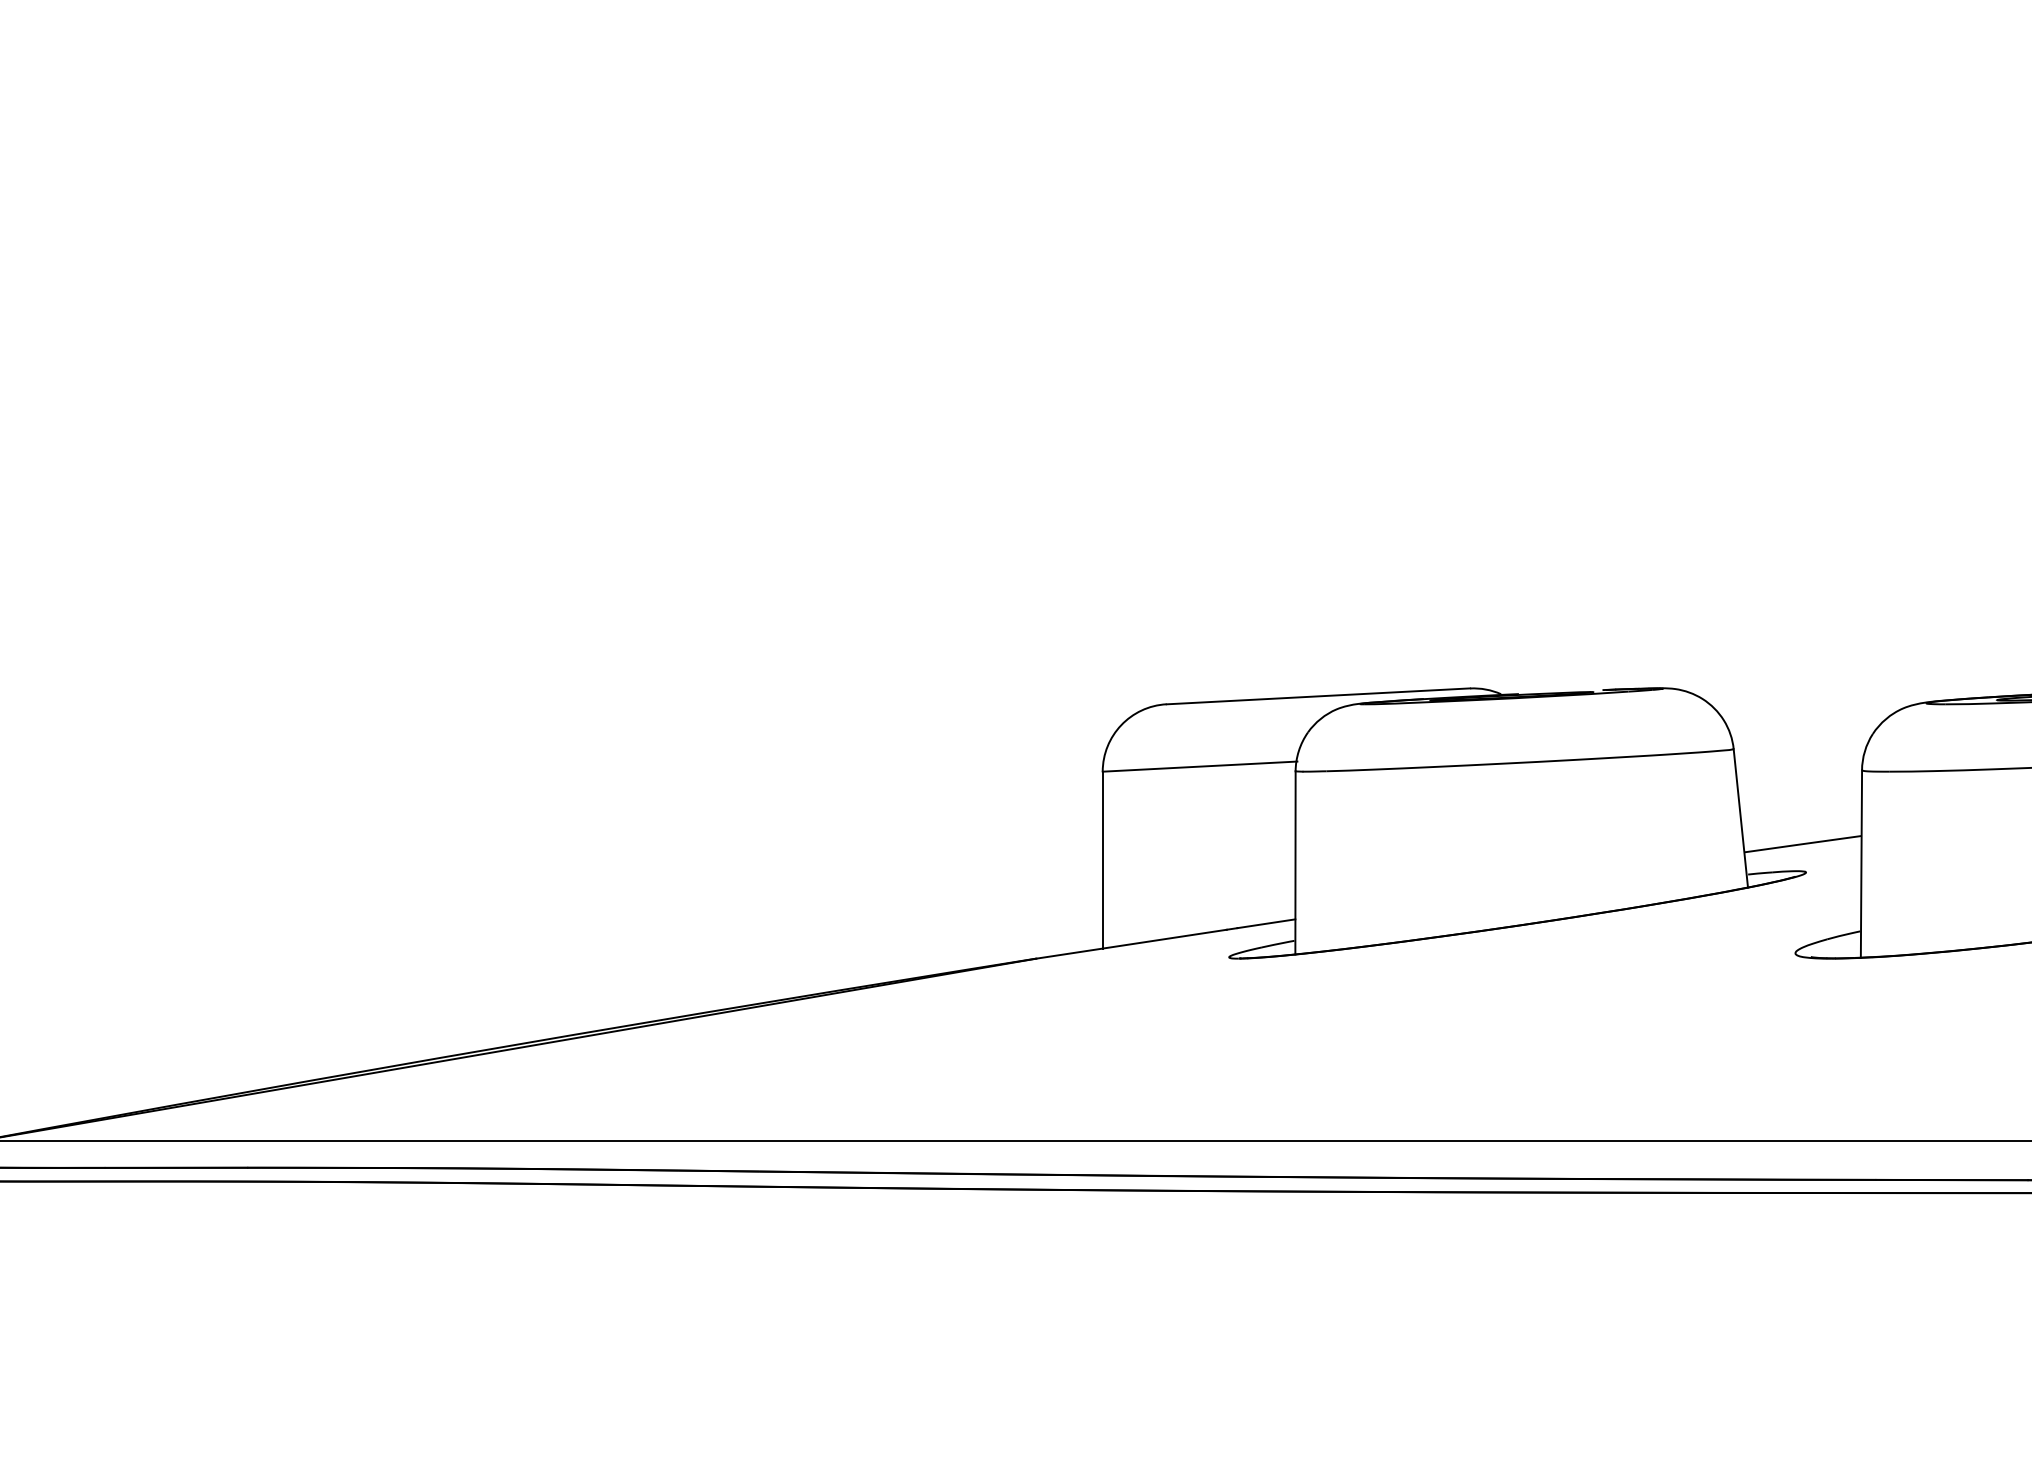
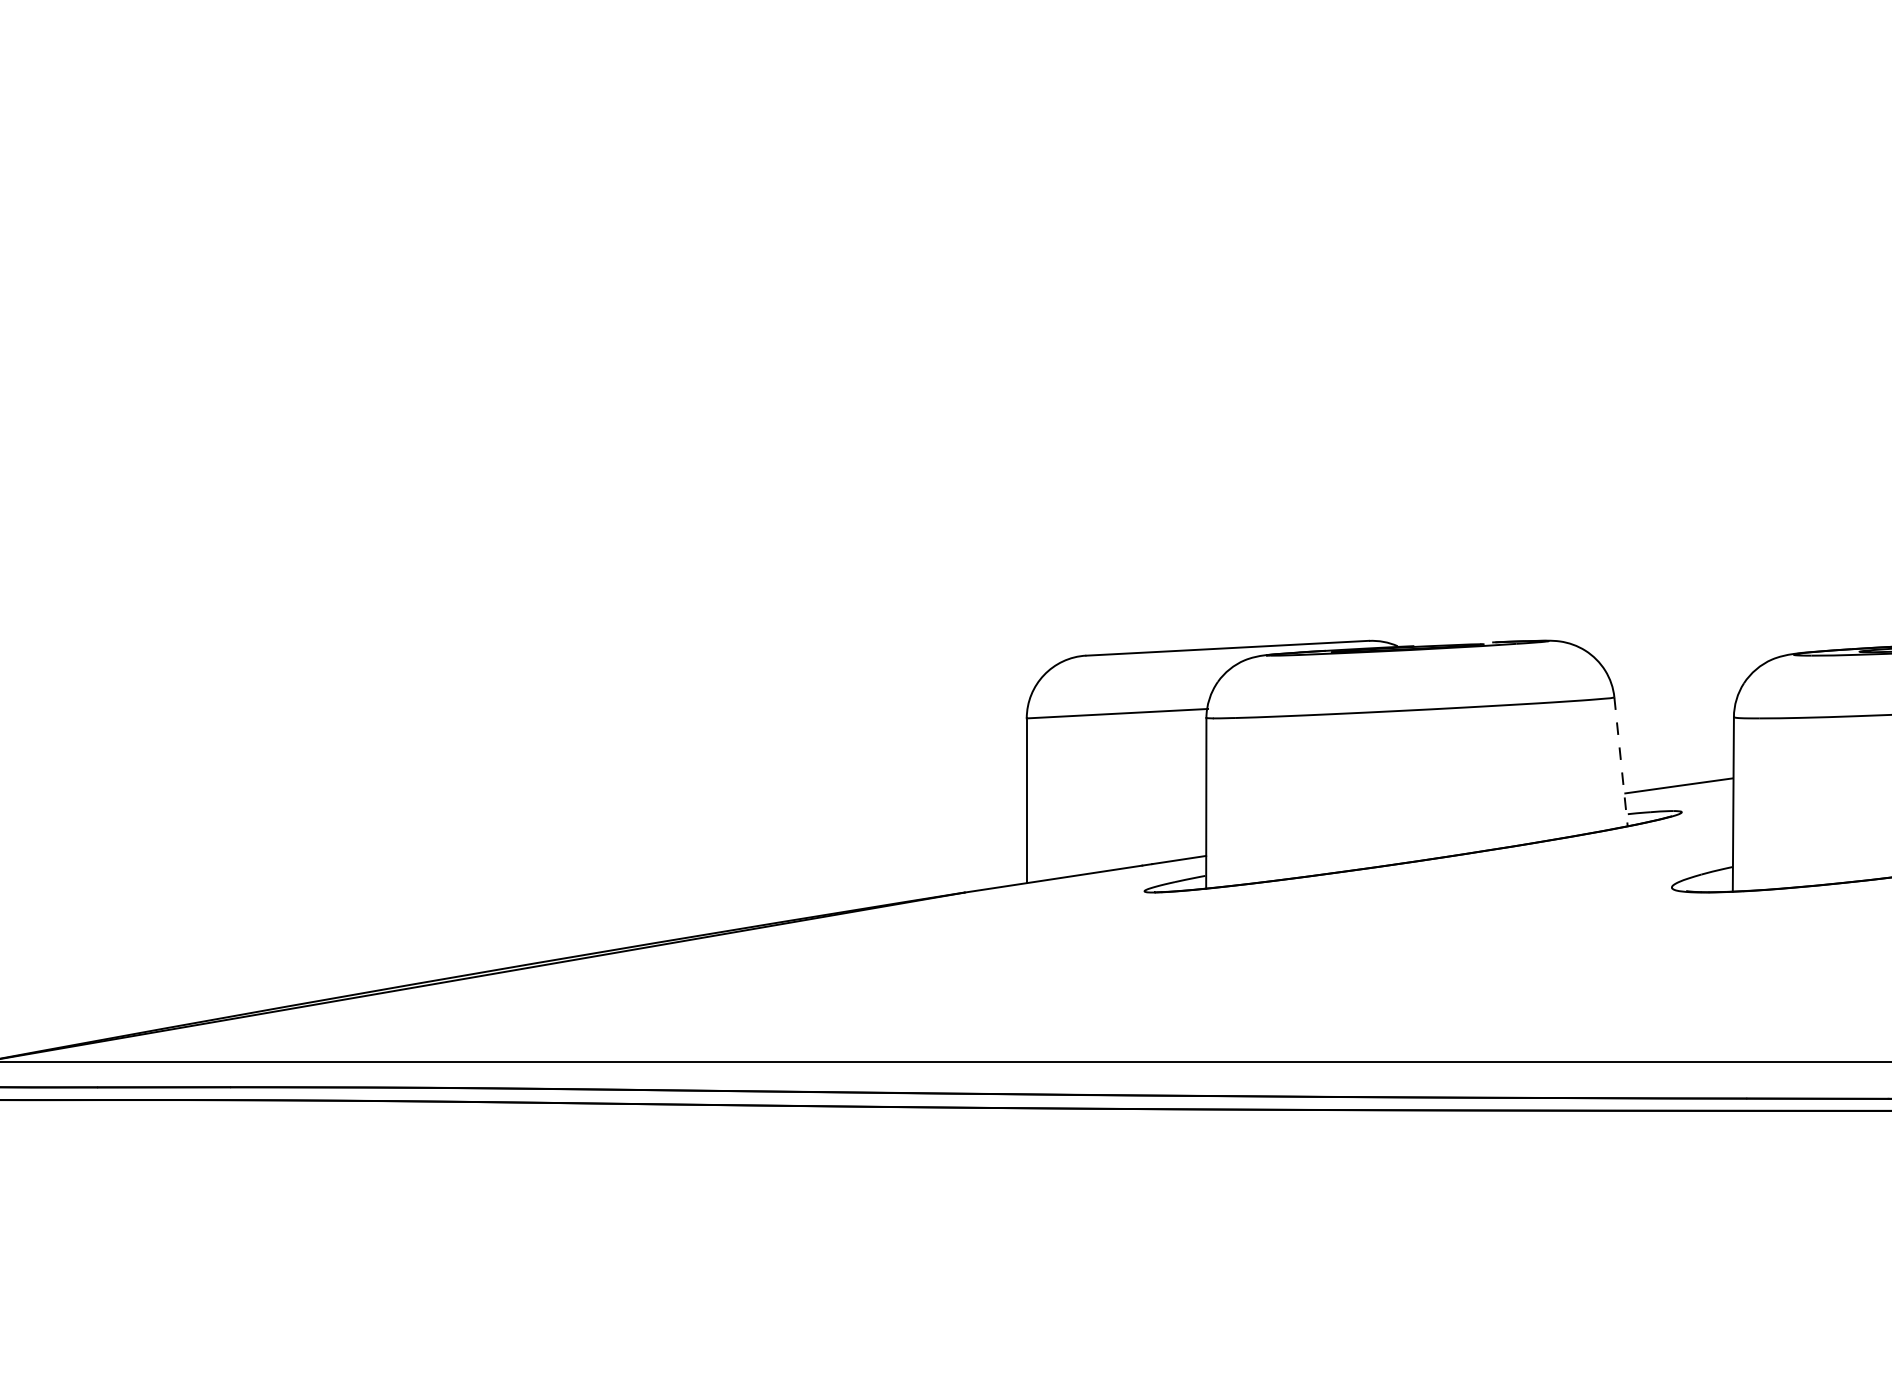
line: (1740, 818) -> (1620, 762), solid -> dashed

